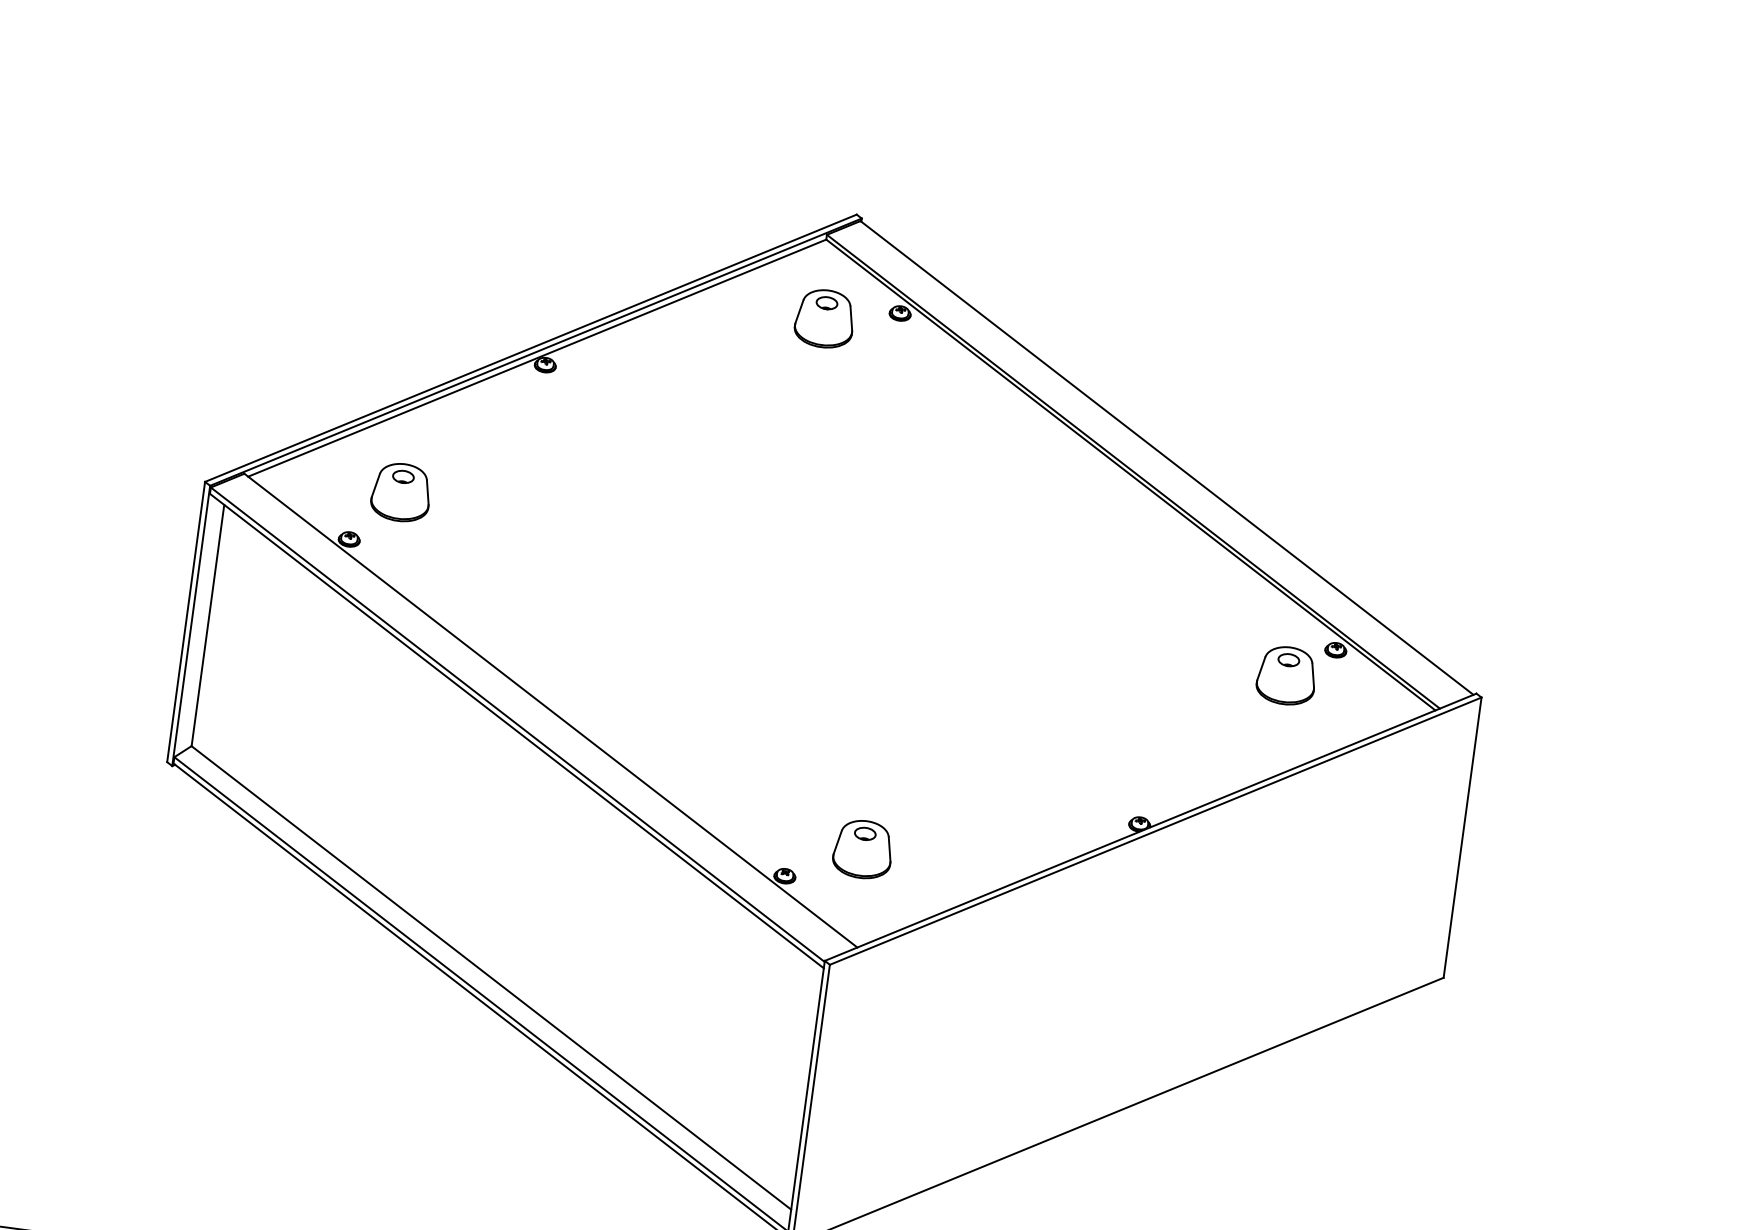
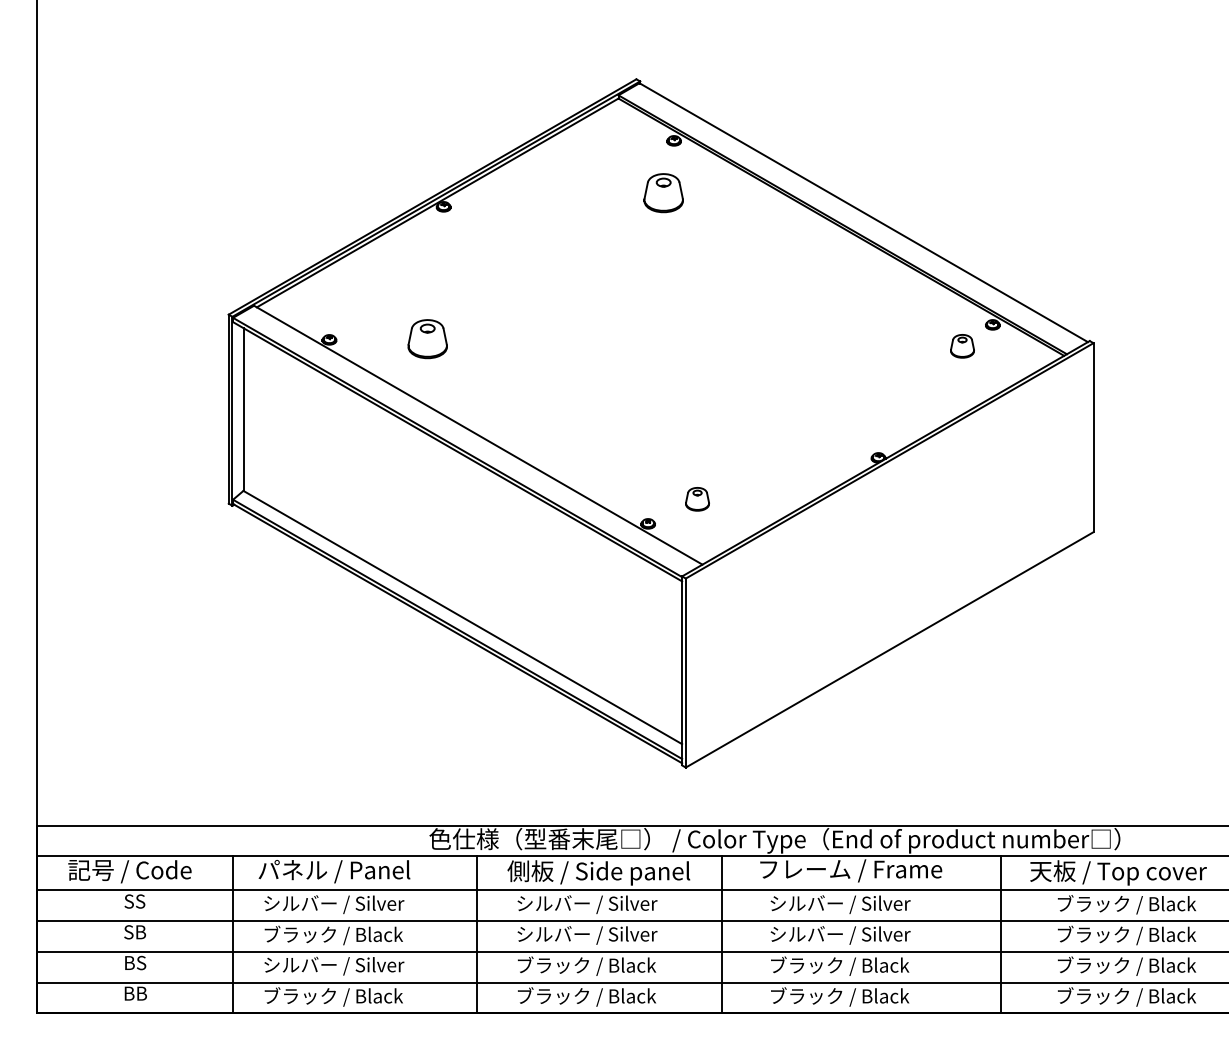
part: (824, 319) -> (663, 193), moved
part: (400, 493) -> (427, 339), moved
part: (1286, 676) -> (962, 346), size x0.6
part: (863, 849) -> (697, 499), size x0.6

